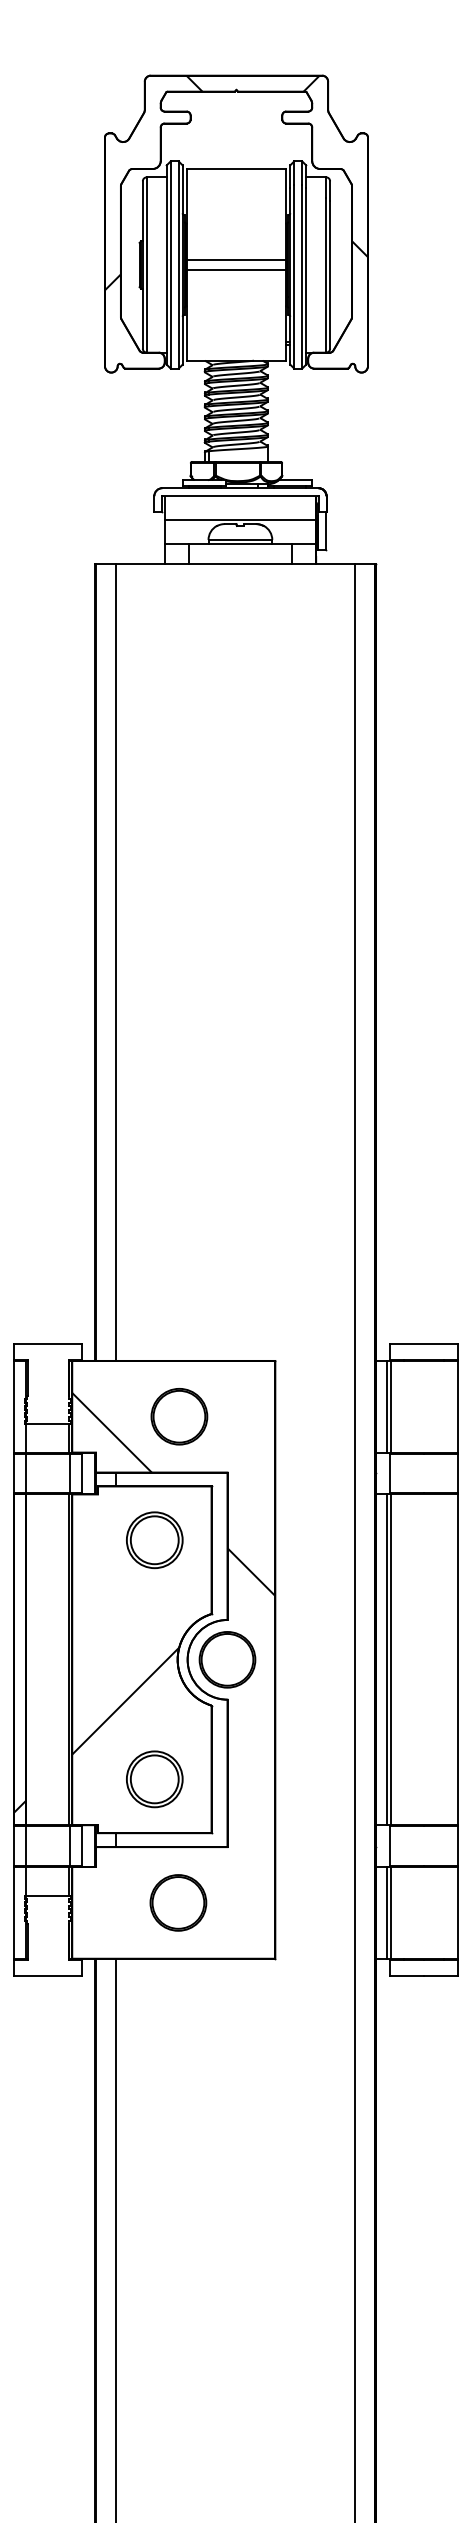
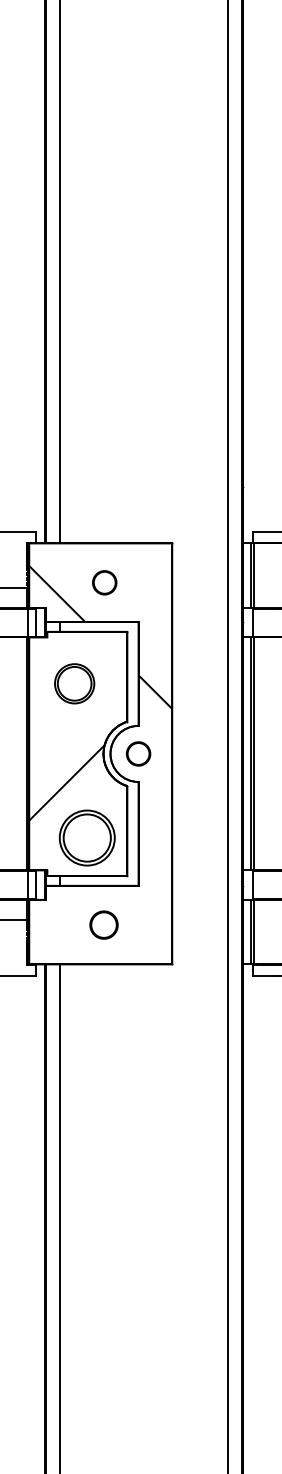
part: (179, 1416) -> (104, 582), size x0.6
part: (154, 1540) -> (74, 683), moved
part: (227, 1659) -> (138, 753), size x0.6
part: (154, 1779) -> (87, 838), size x1.4
part: (178, 1902) -> (104, 924), size x0.7

